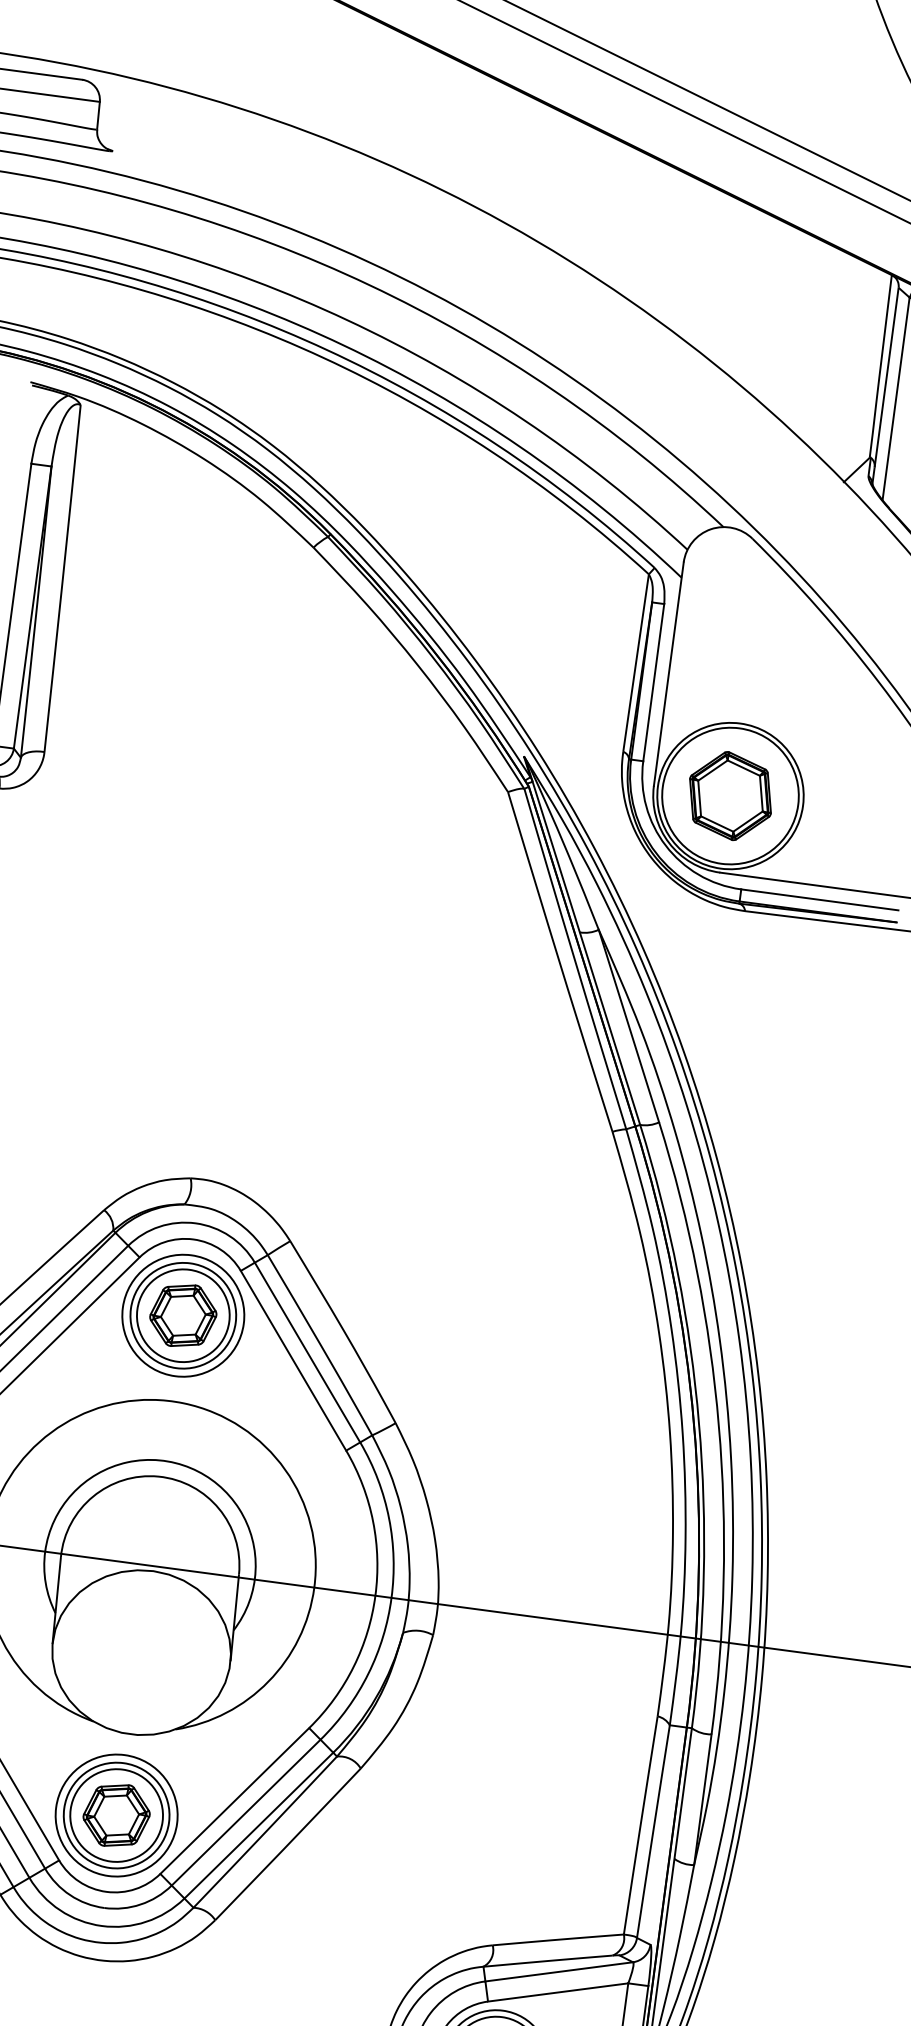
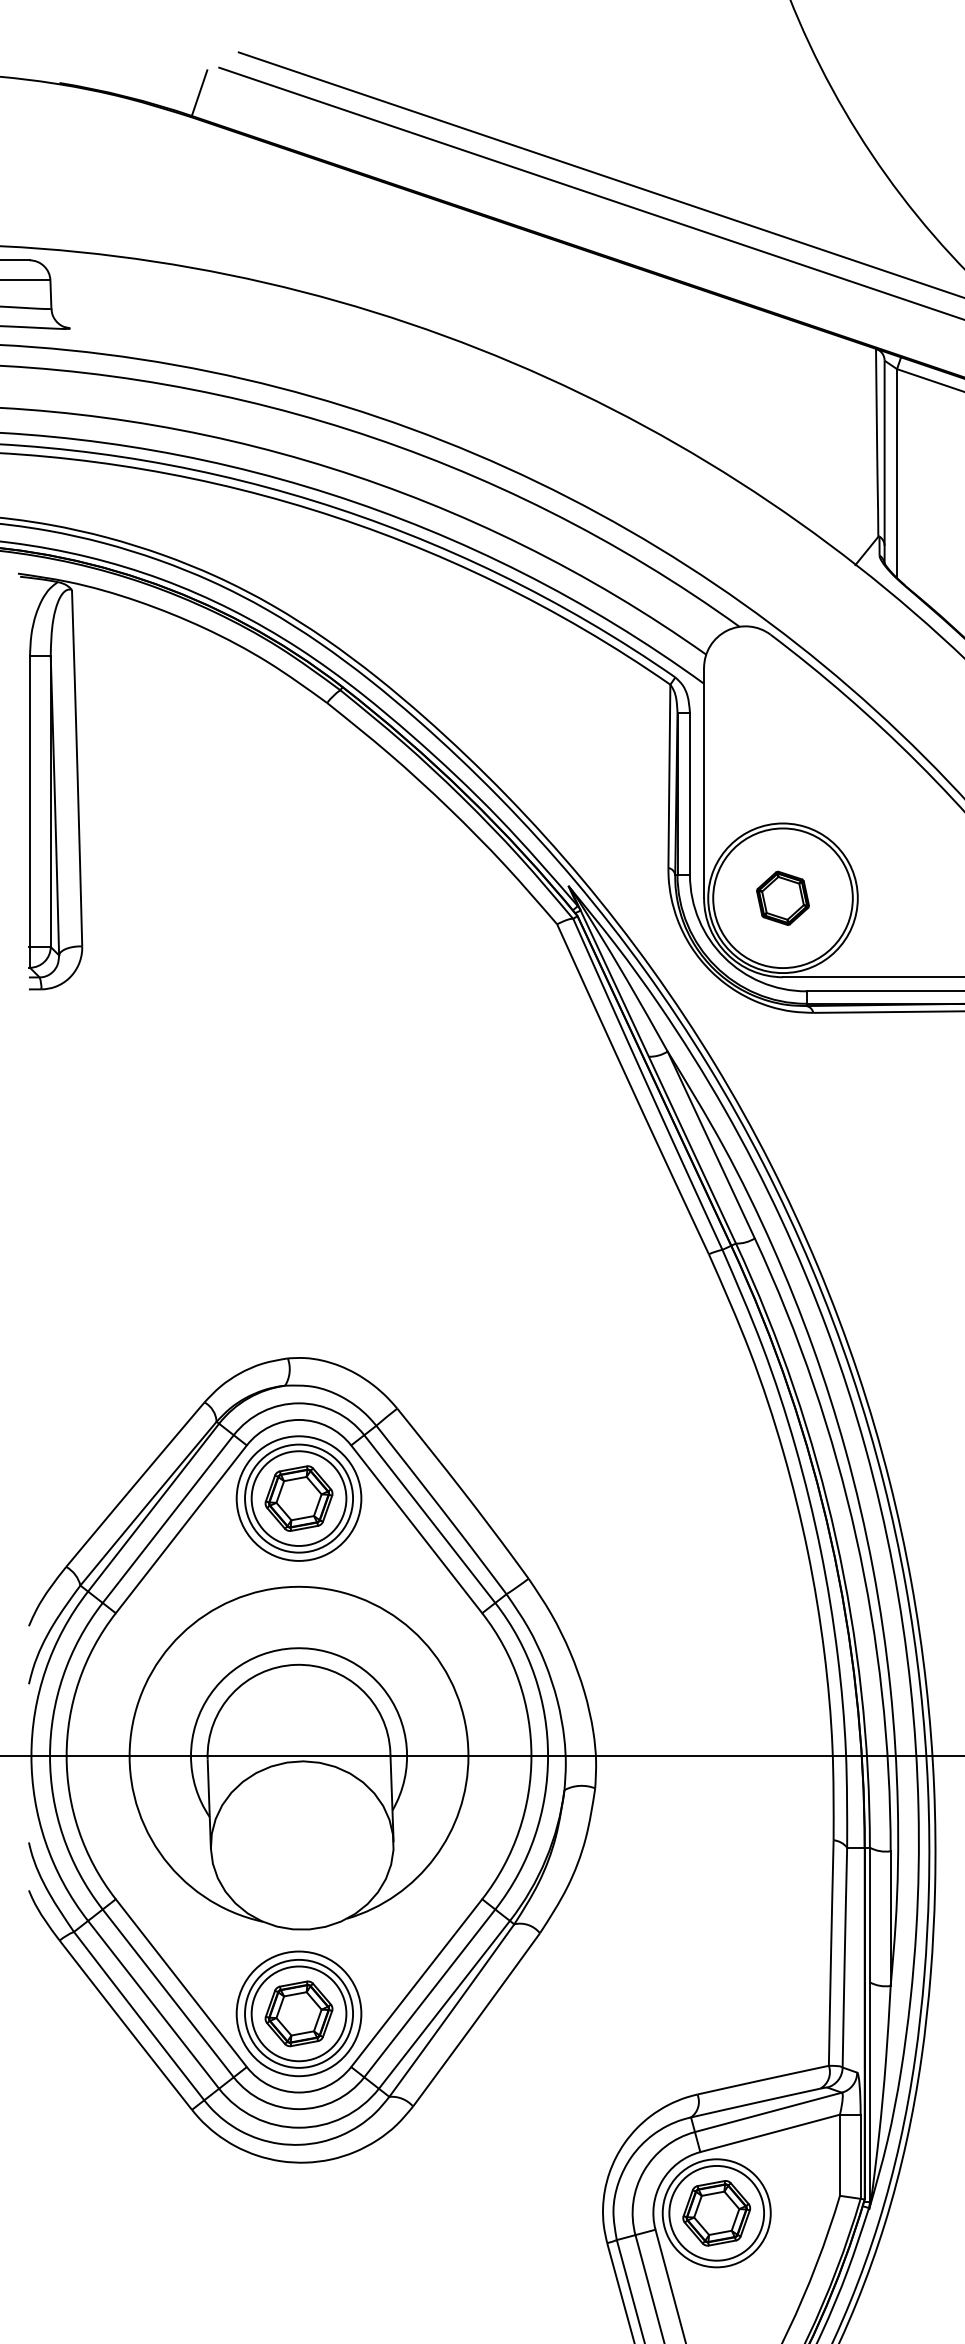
part: (729, 796) -> (782, 898), size x0.6

